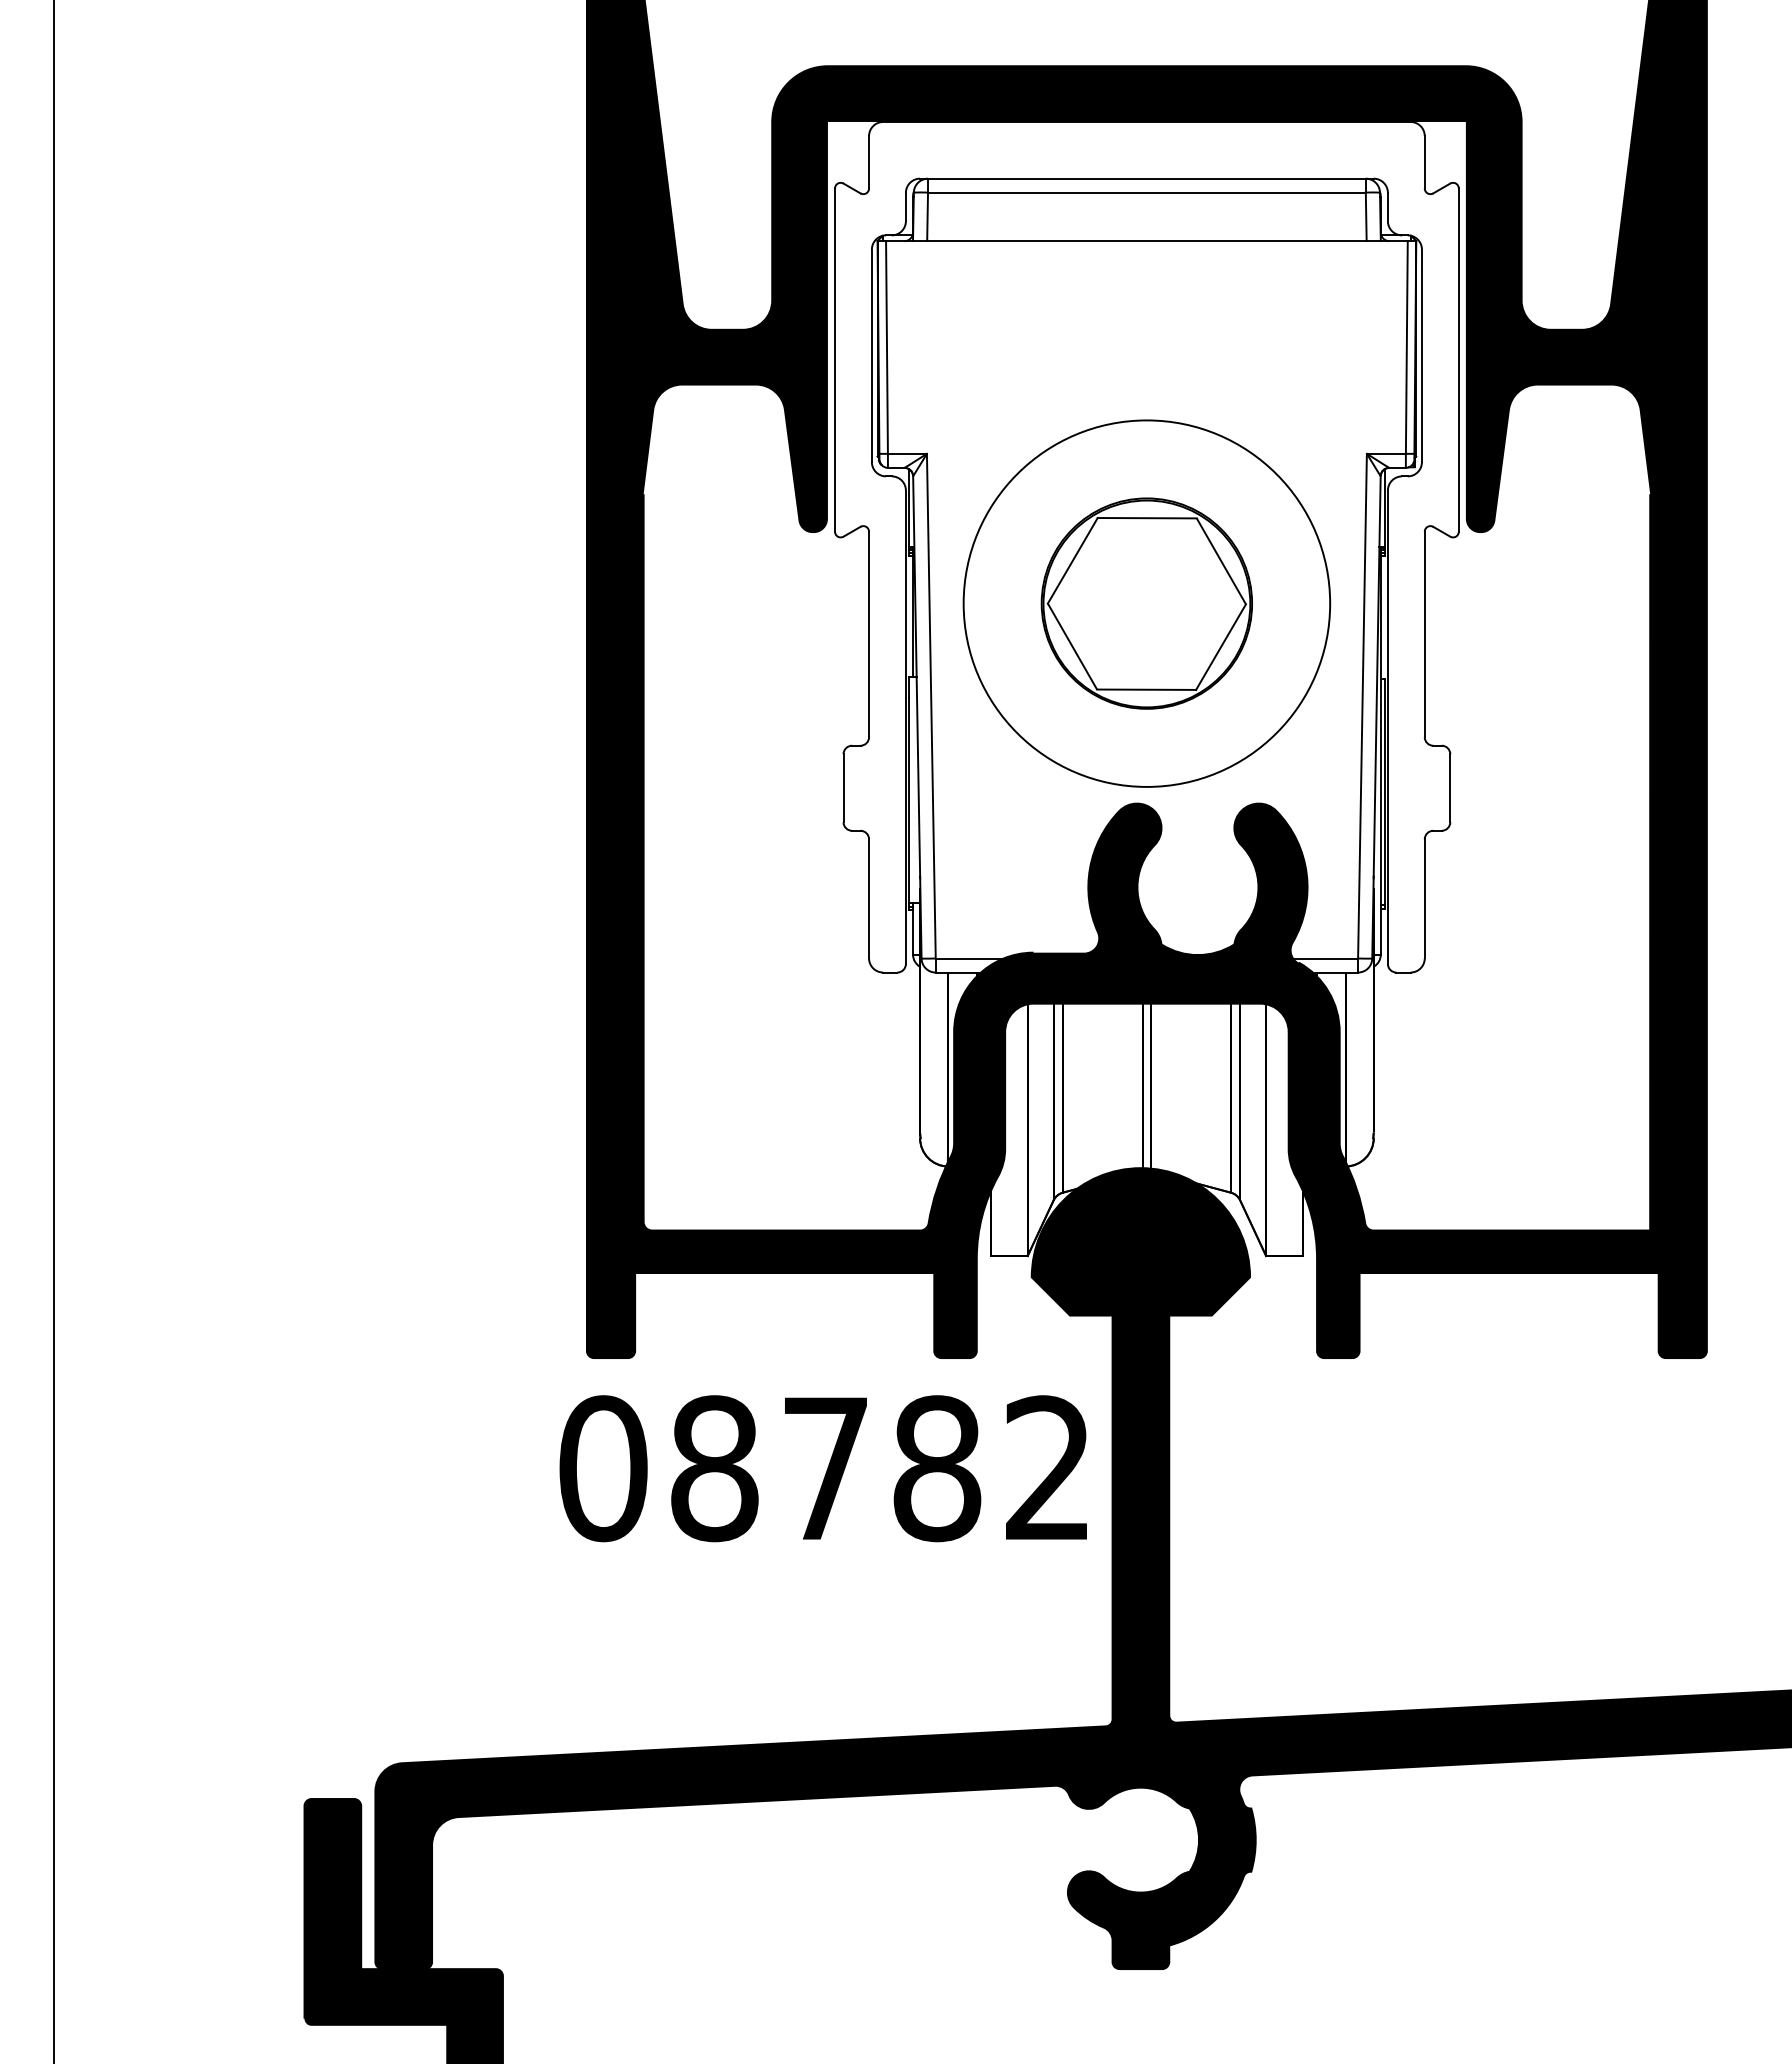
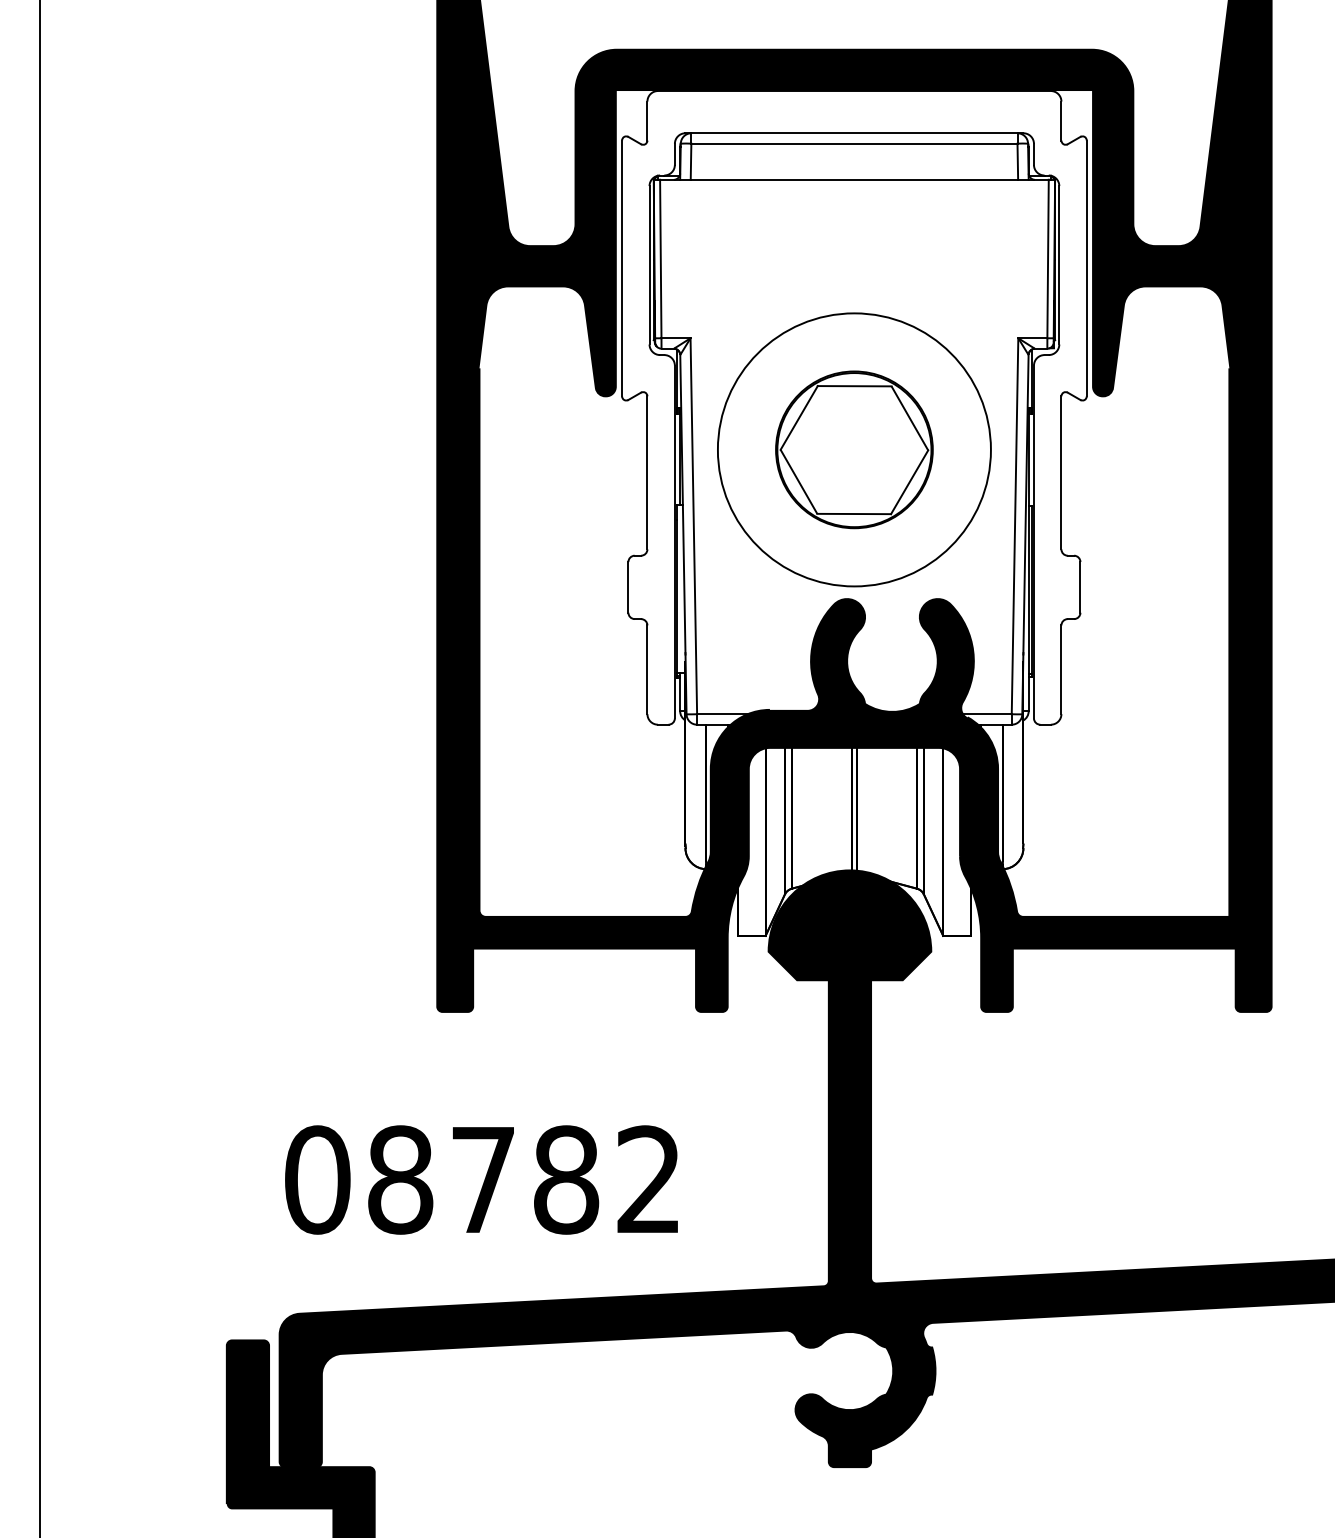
text: (822, 1468) -> (480, 1179), moved

